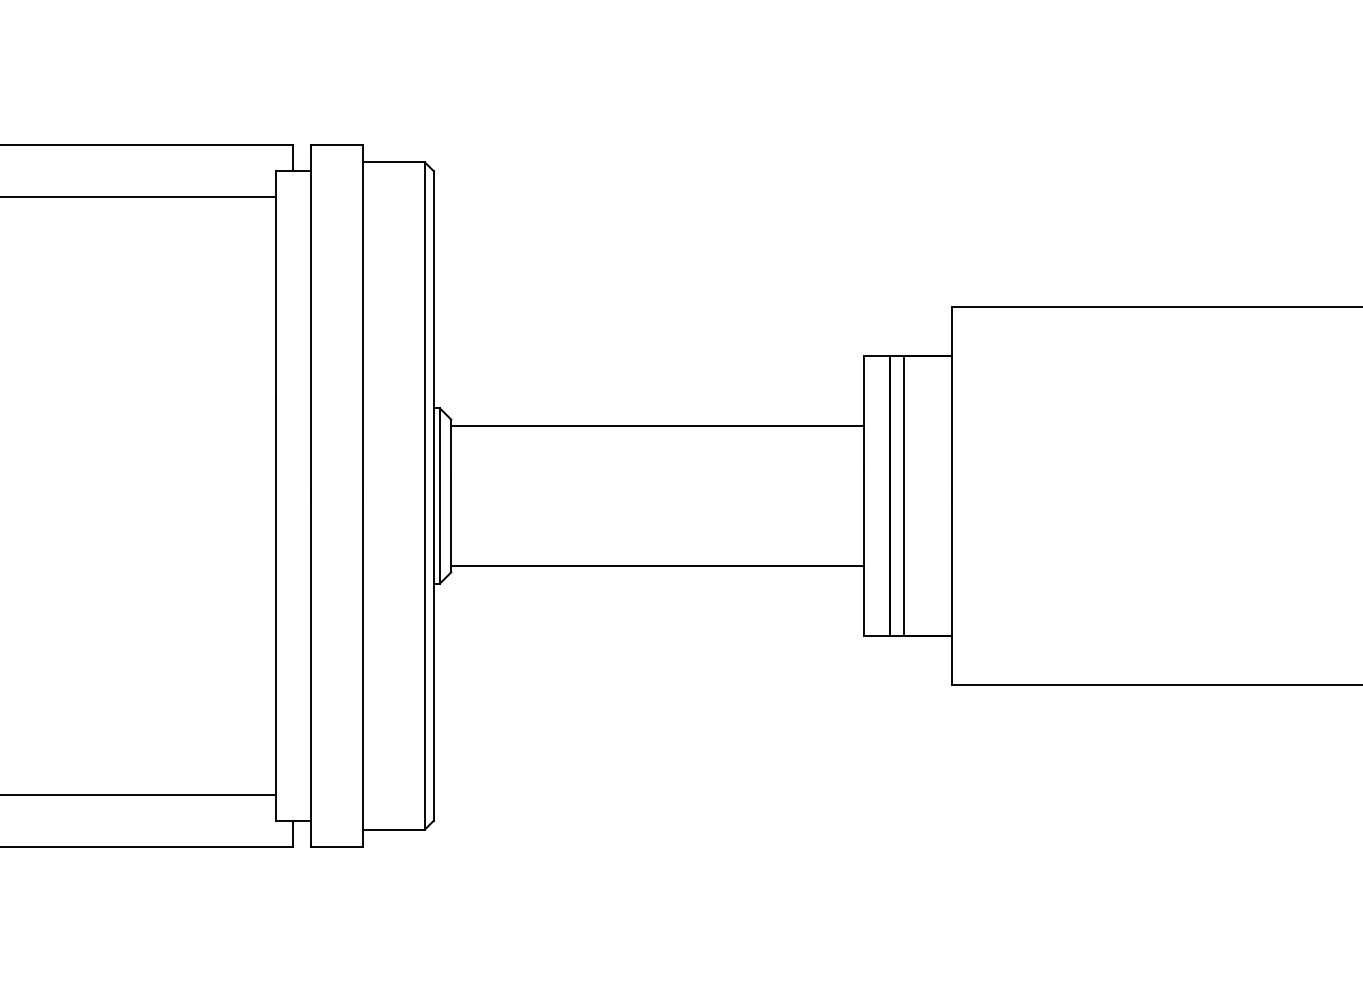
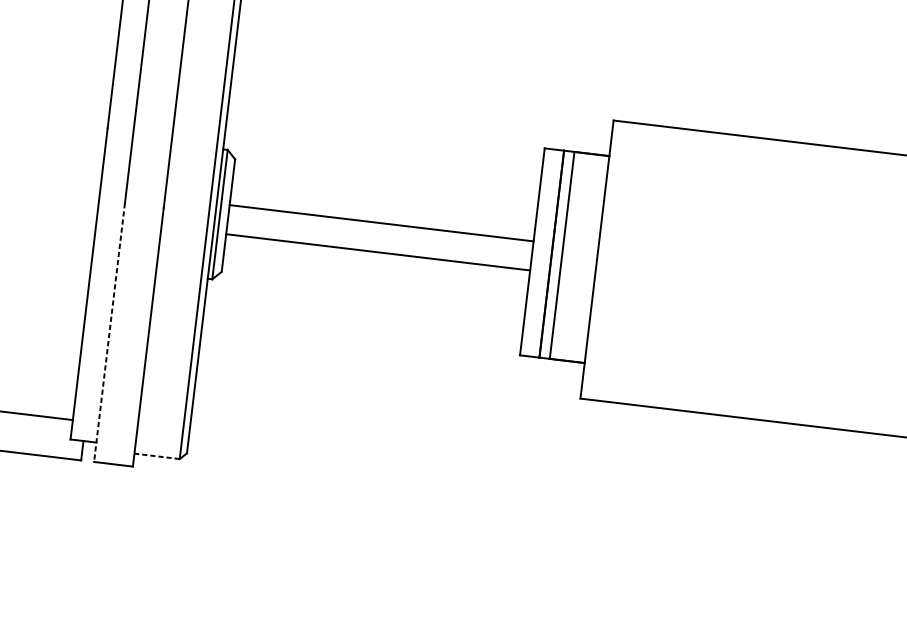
line: (657, 425) -> (381, 223), moved
line: (657, 566) -> (378, 252), moved
line: (310, 671) -> (109, 332), solid -> dashed
line: (394, 829) -> (157, 456), solid -> dashed

